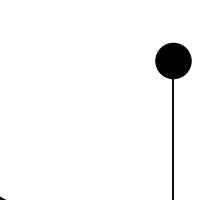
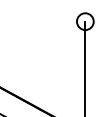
fill: (171, 60) -> (84, 21), removed

